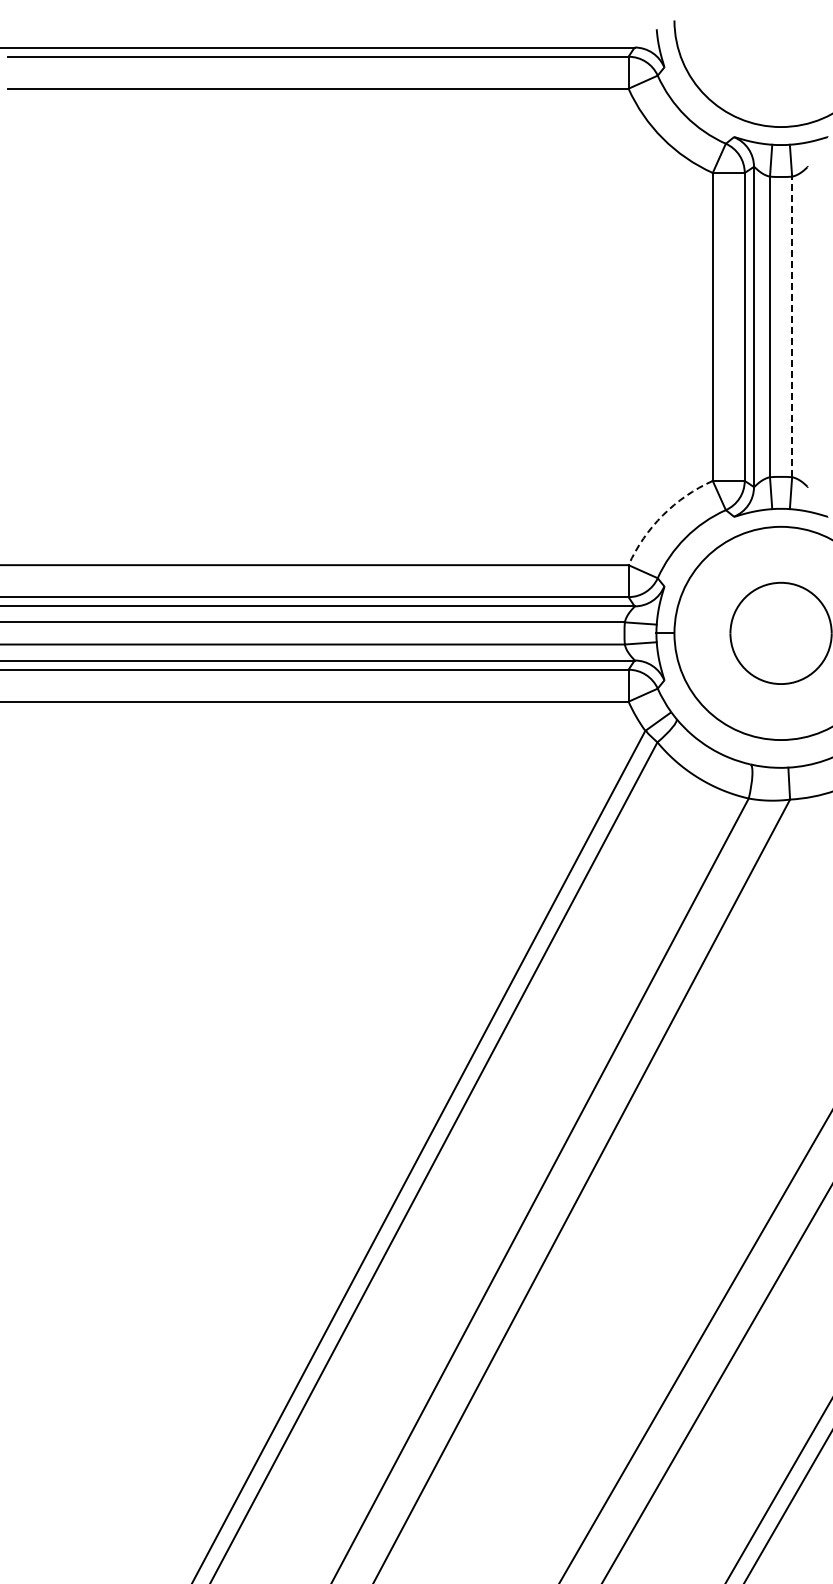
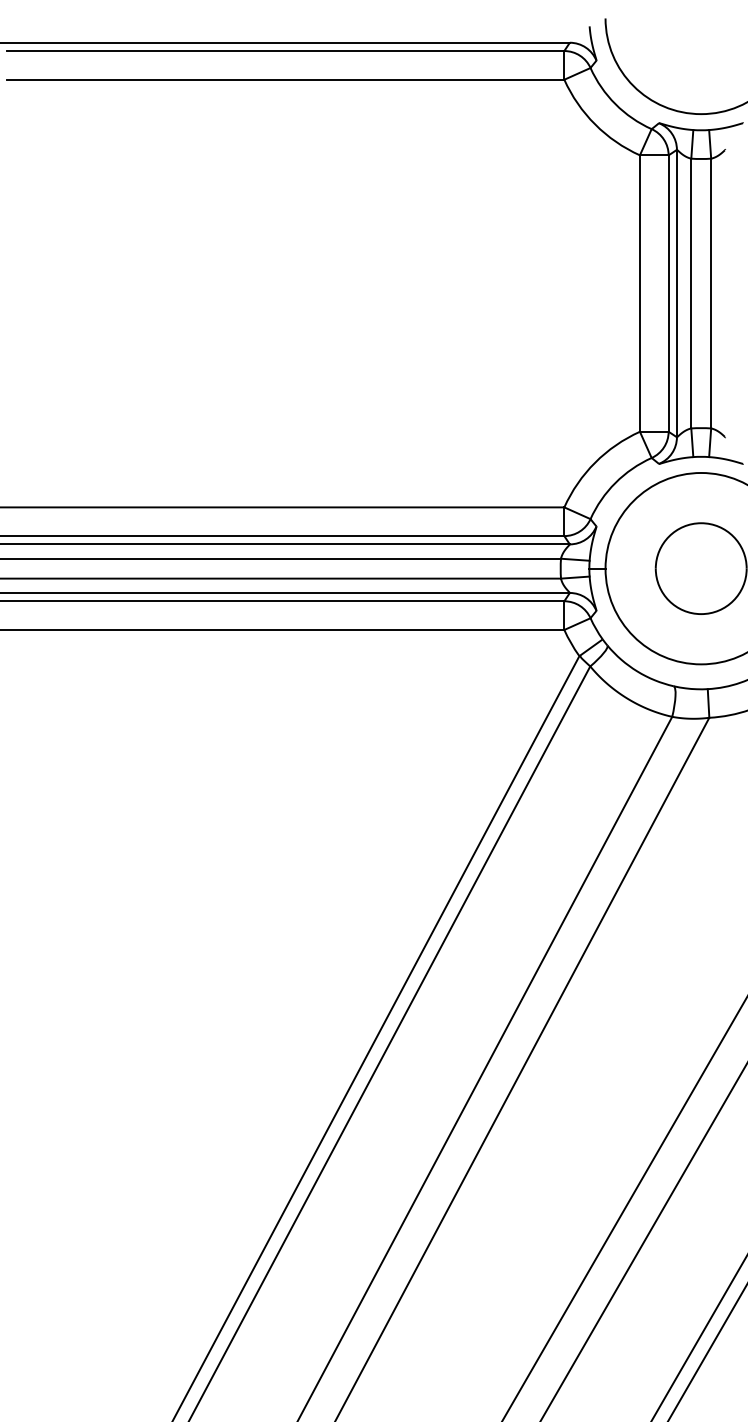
line: (792, 326) -> (711, 293), dashed -> solid
arc: (662, 515) -> (594, 462), dashed -> solid

